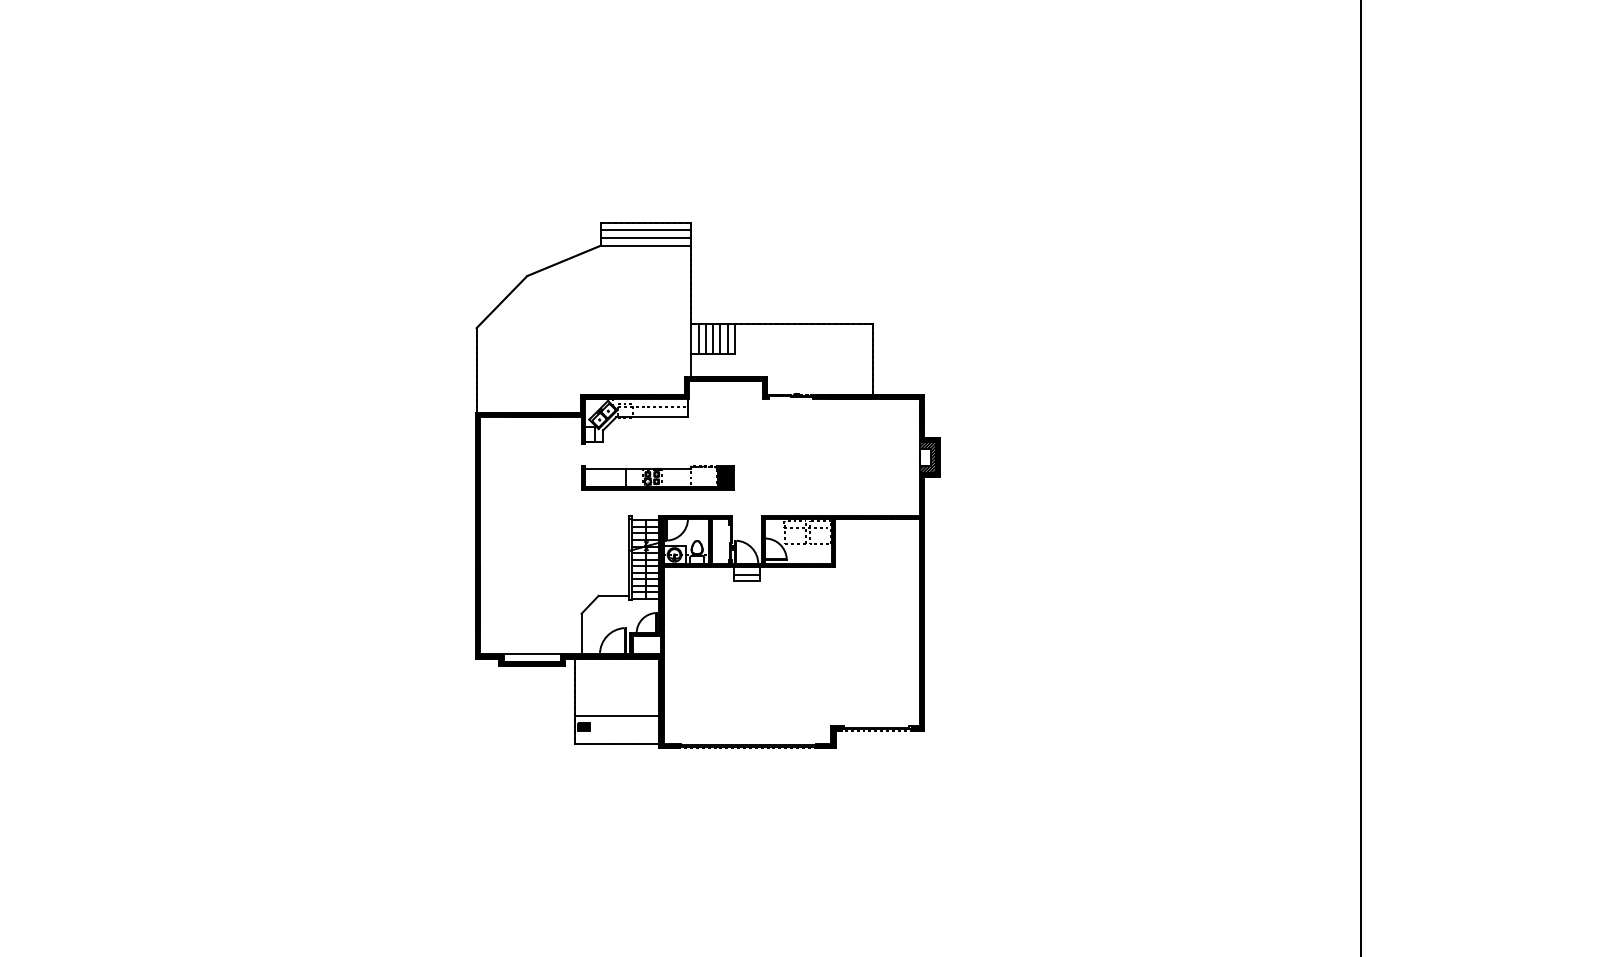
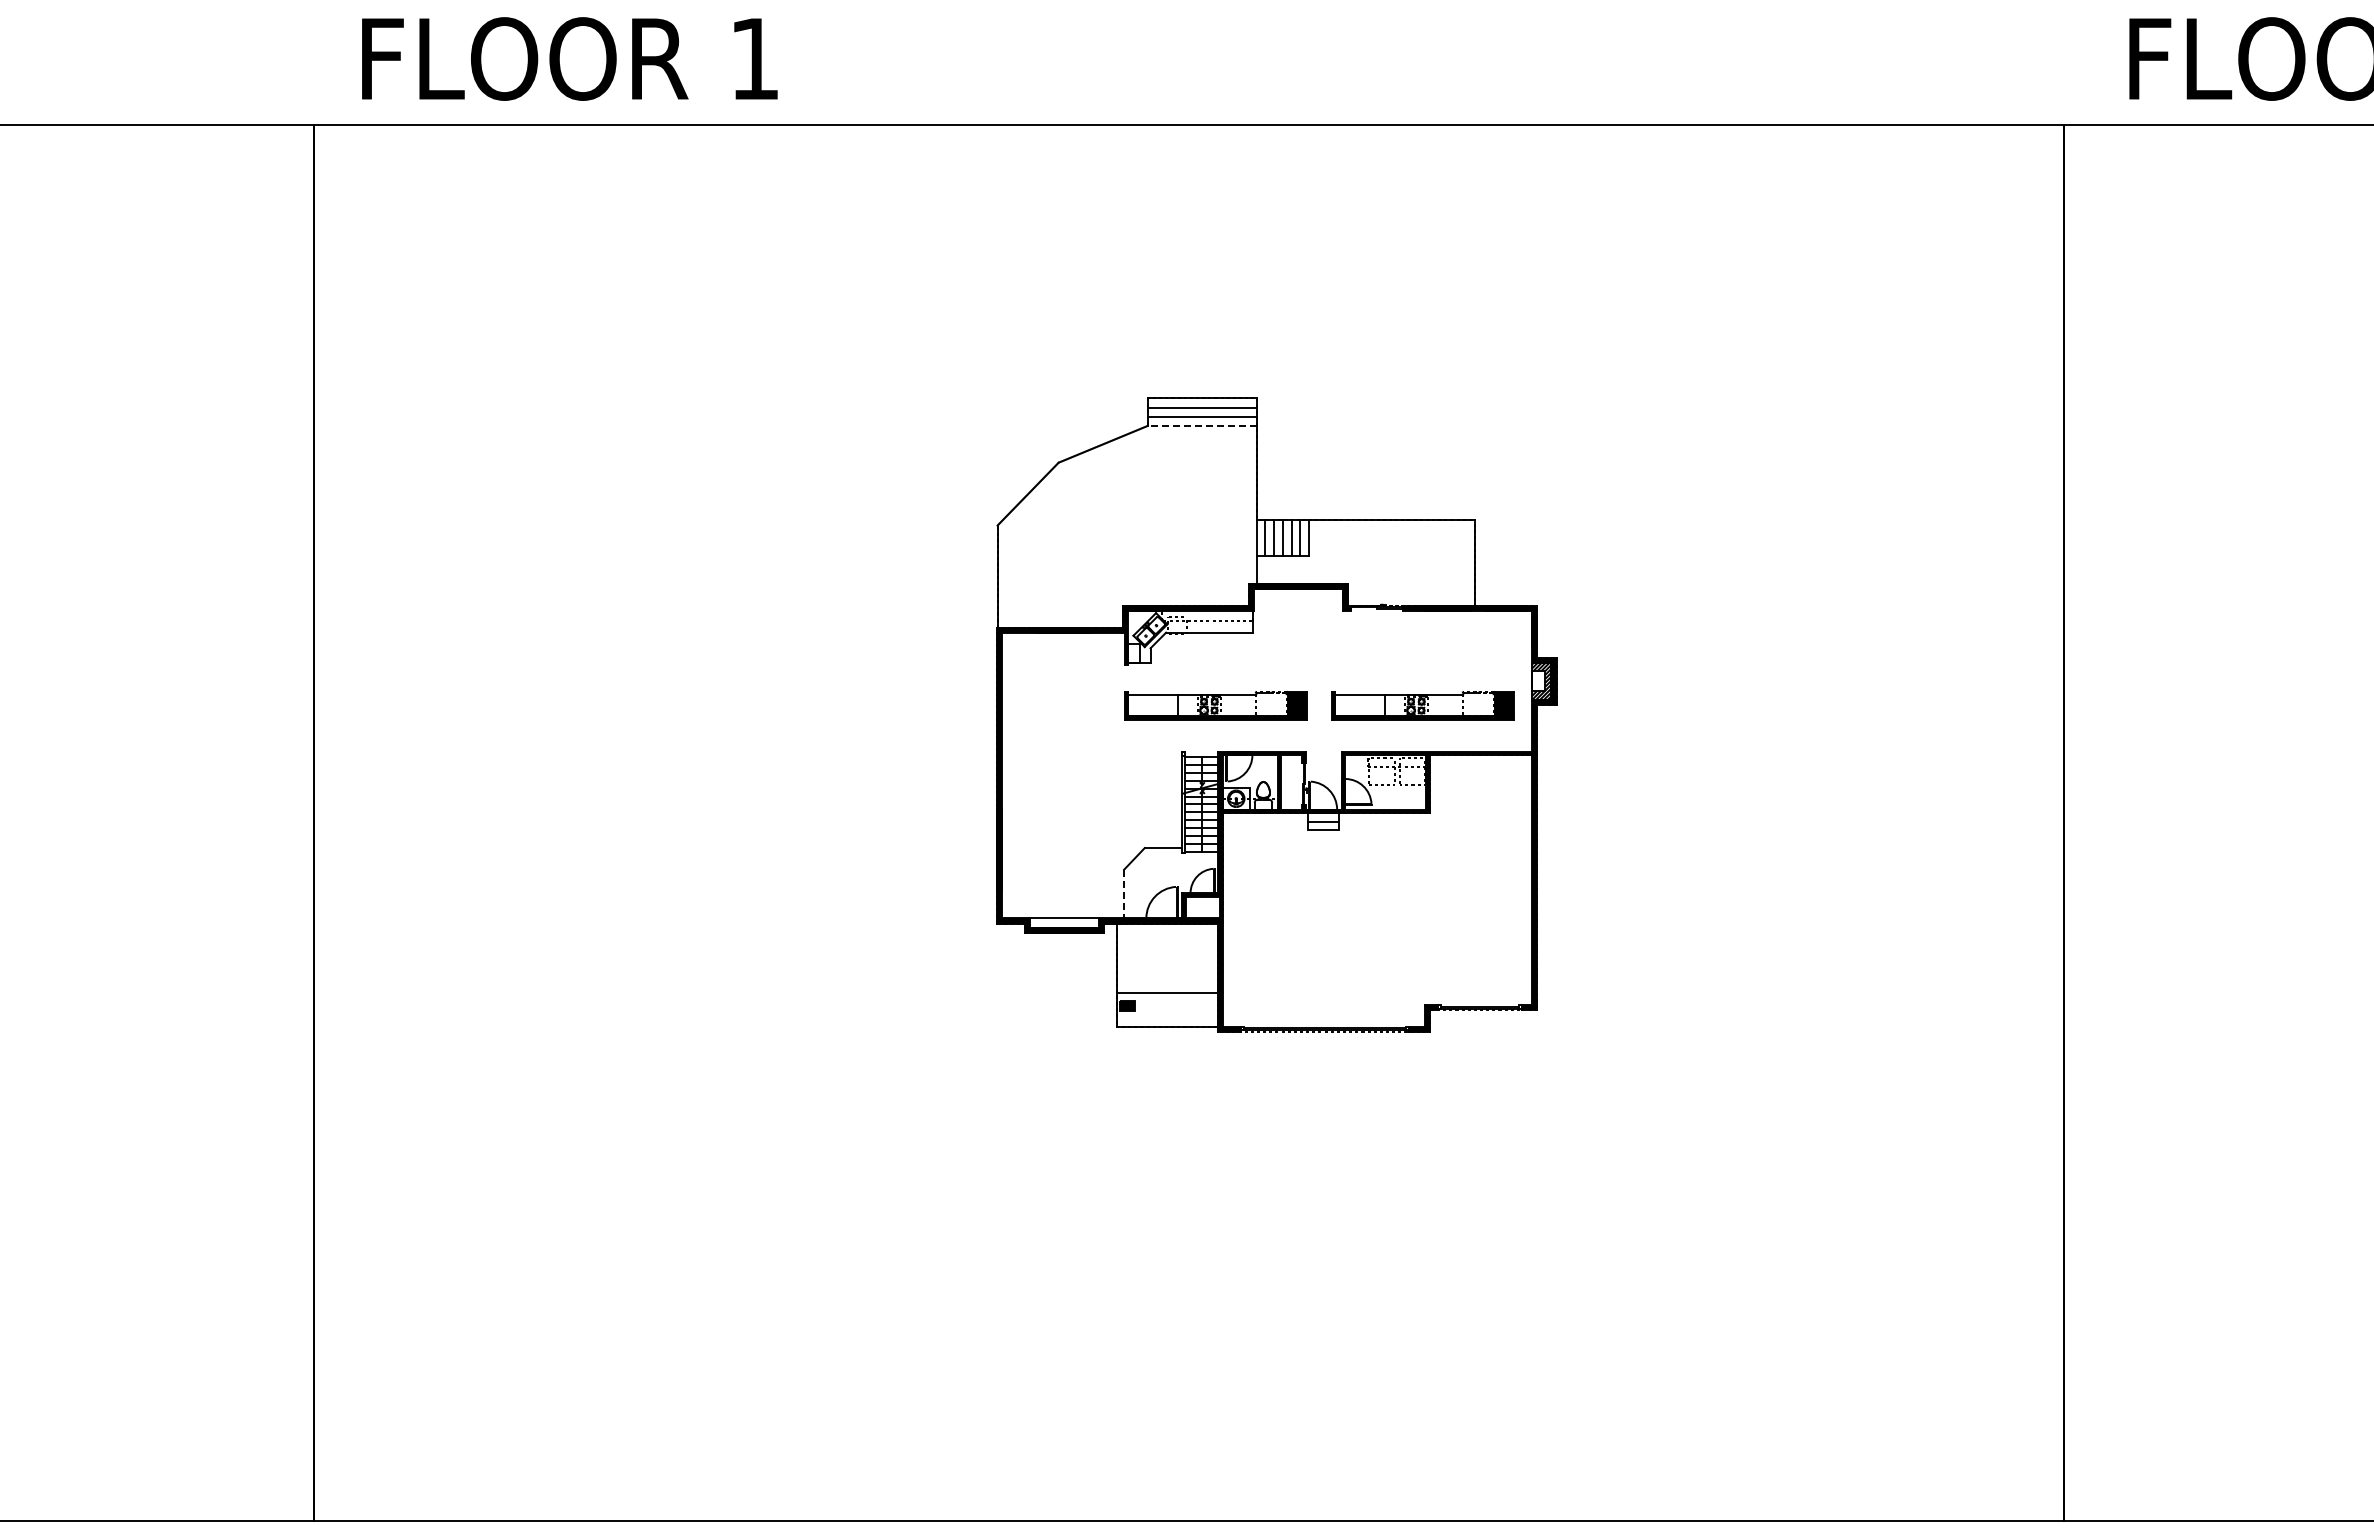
line: (645, 245) -> (1201, 425), solid -> dashed
part: (829, 477) -> (1422, 705), added
line: (581, 634) -> (1124, 894), solid -> dashed

